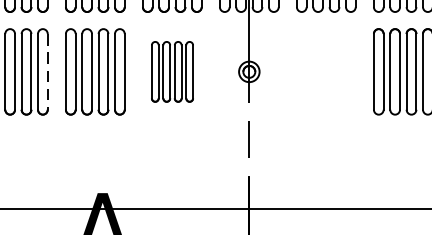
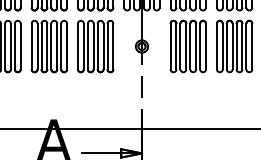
line: (47, 71) -> (20, 46), dashed -> solid
part: (172, 71) -> (95, 46), size x1.43
part: (325, 71) -> (187, 46), added

